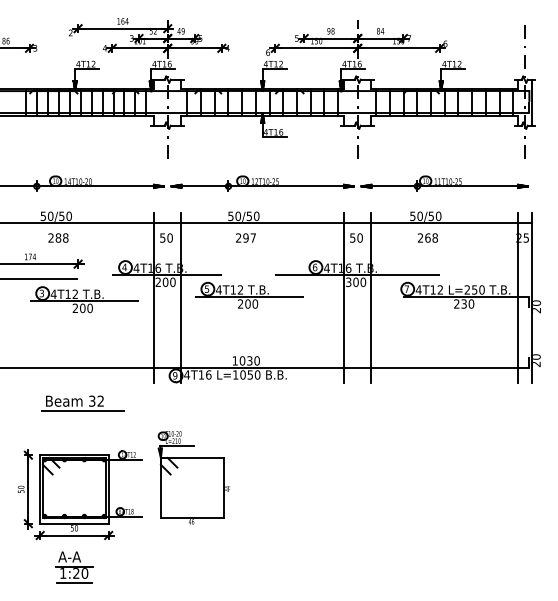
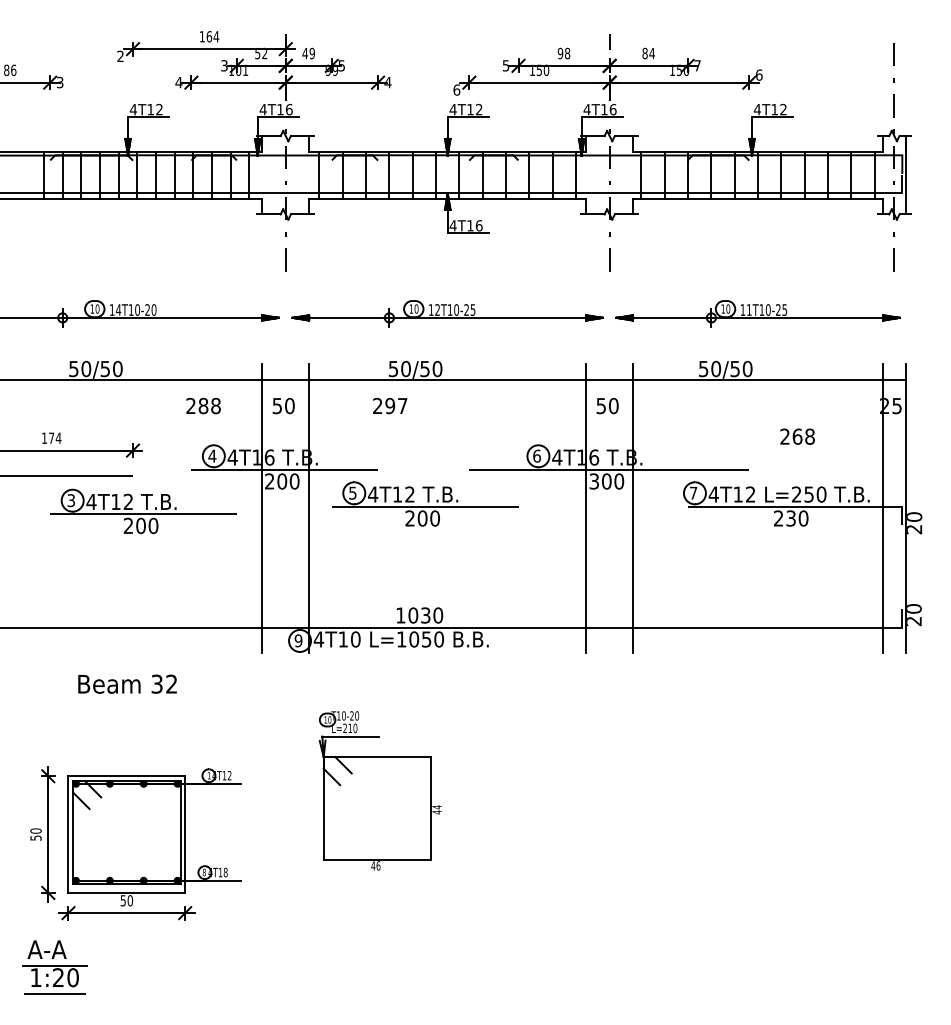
text: (58, 237) -> (203, 405), moved
text: (245, 237) -> (389, 405), moved
text: (427, 237) -> (796, 435), moved
text: (208, 374) -> (355, 638), 4T16 -> 4T10
line: (82, 410) -> (140, 700), removed
part: (193, 477) -> (379, 790), moved
part: (74, 567) -> (55, 967), moved

